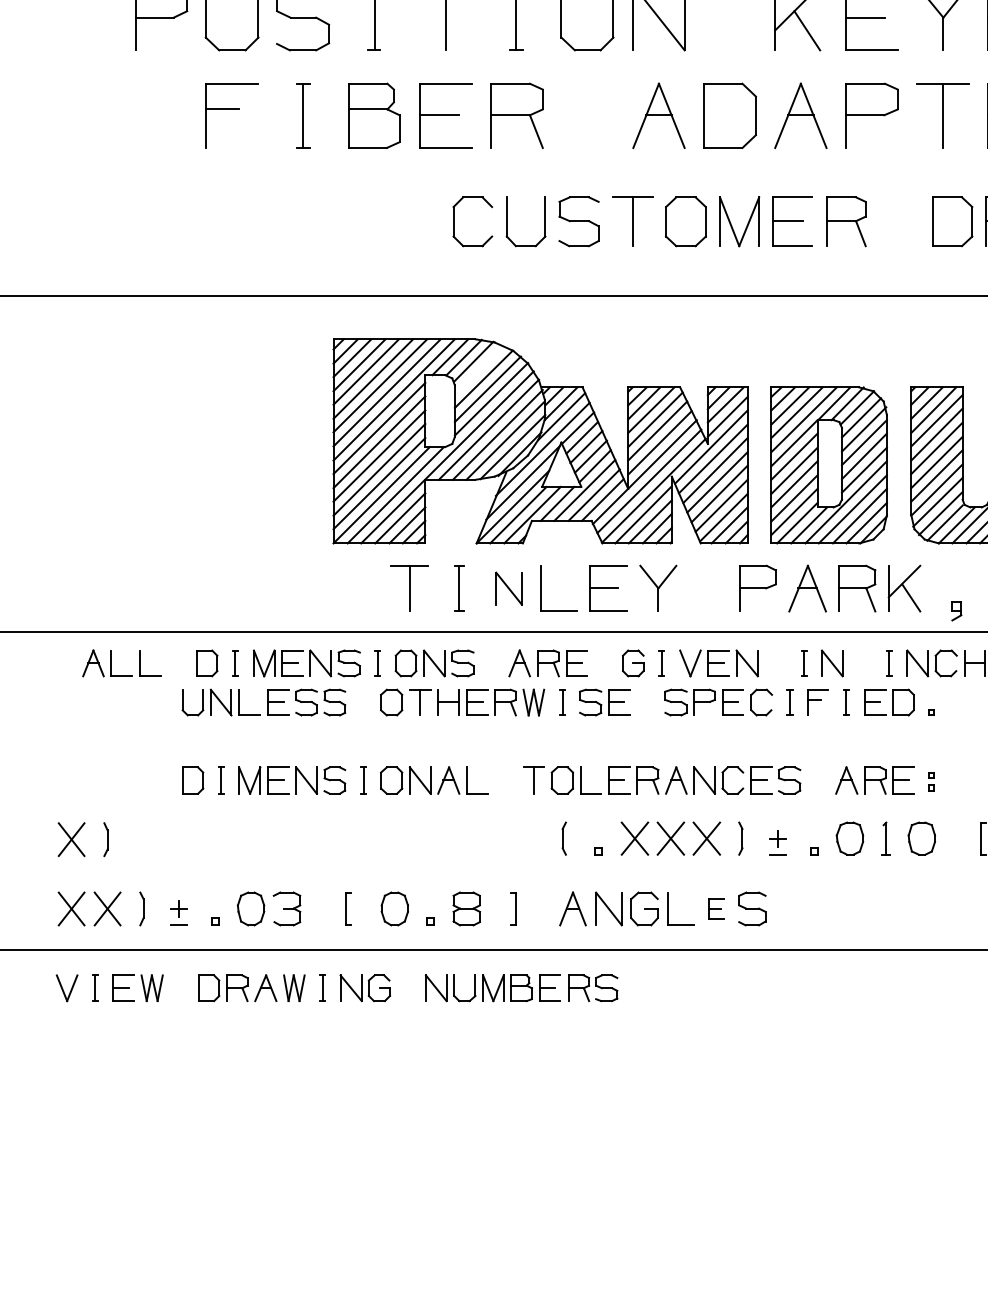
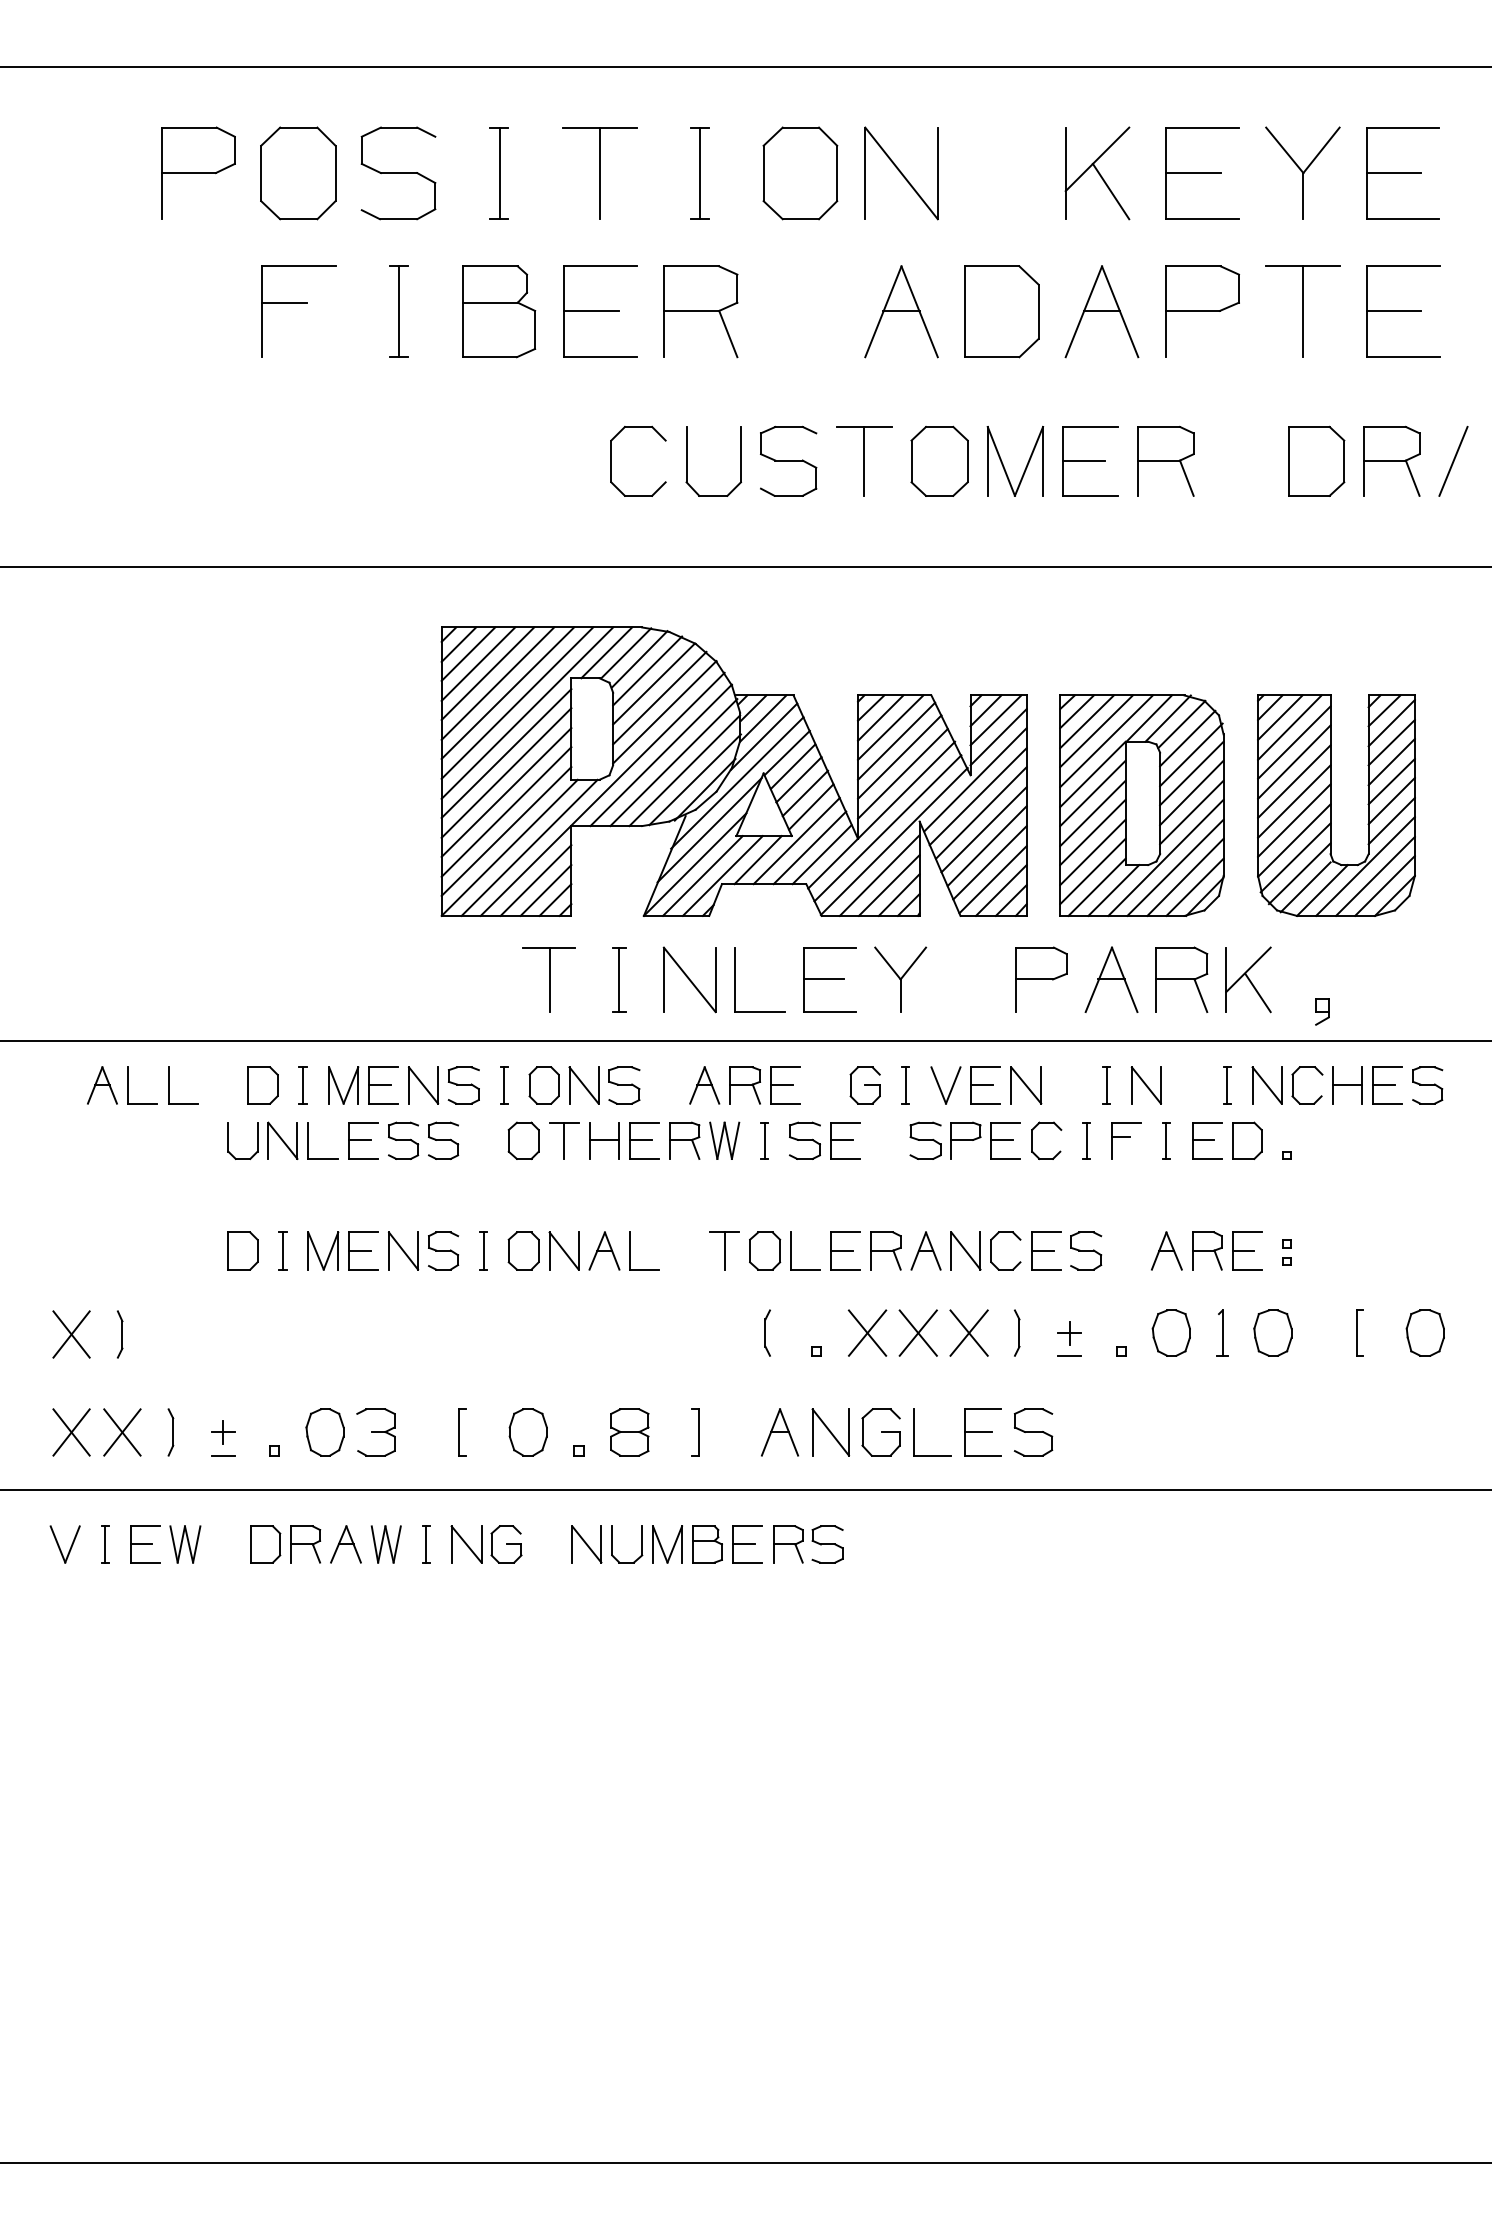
line: (479, 369) -> (647, 670), added
part: (508, 588) -> (689, 979), size x1.43
part: (716, 909) -> (982, 1432), size x1.67

